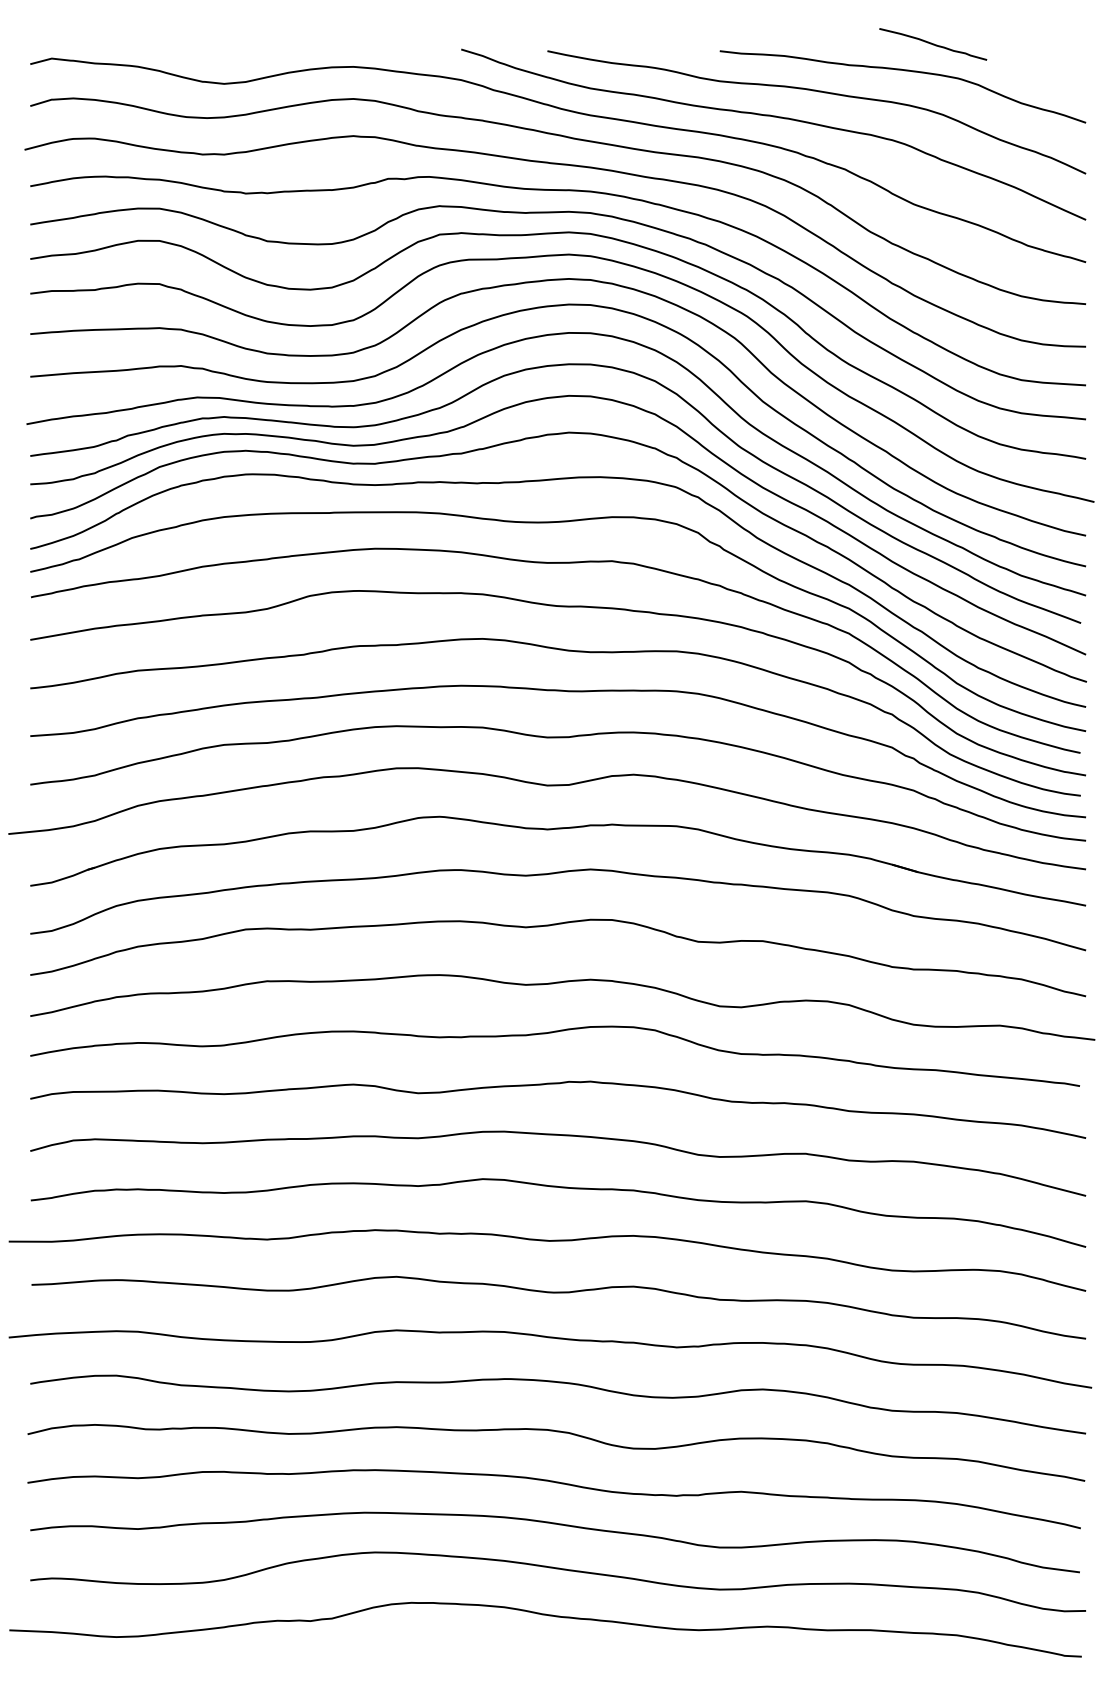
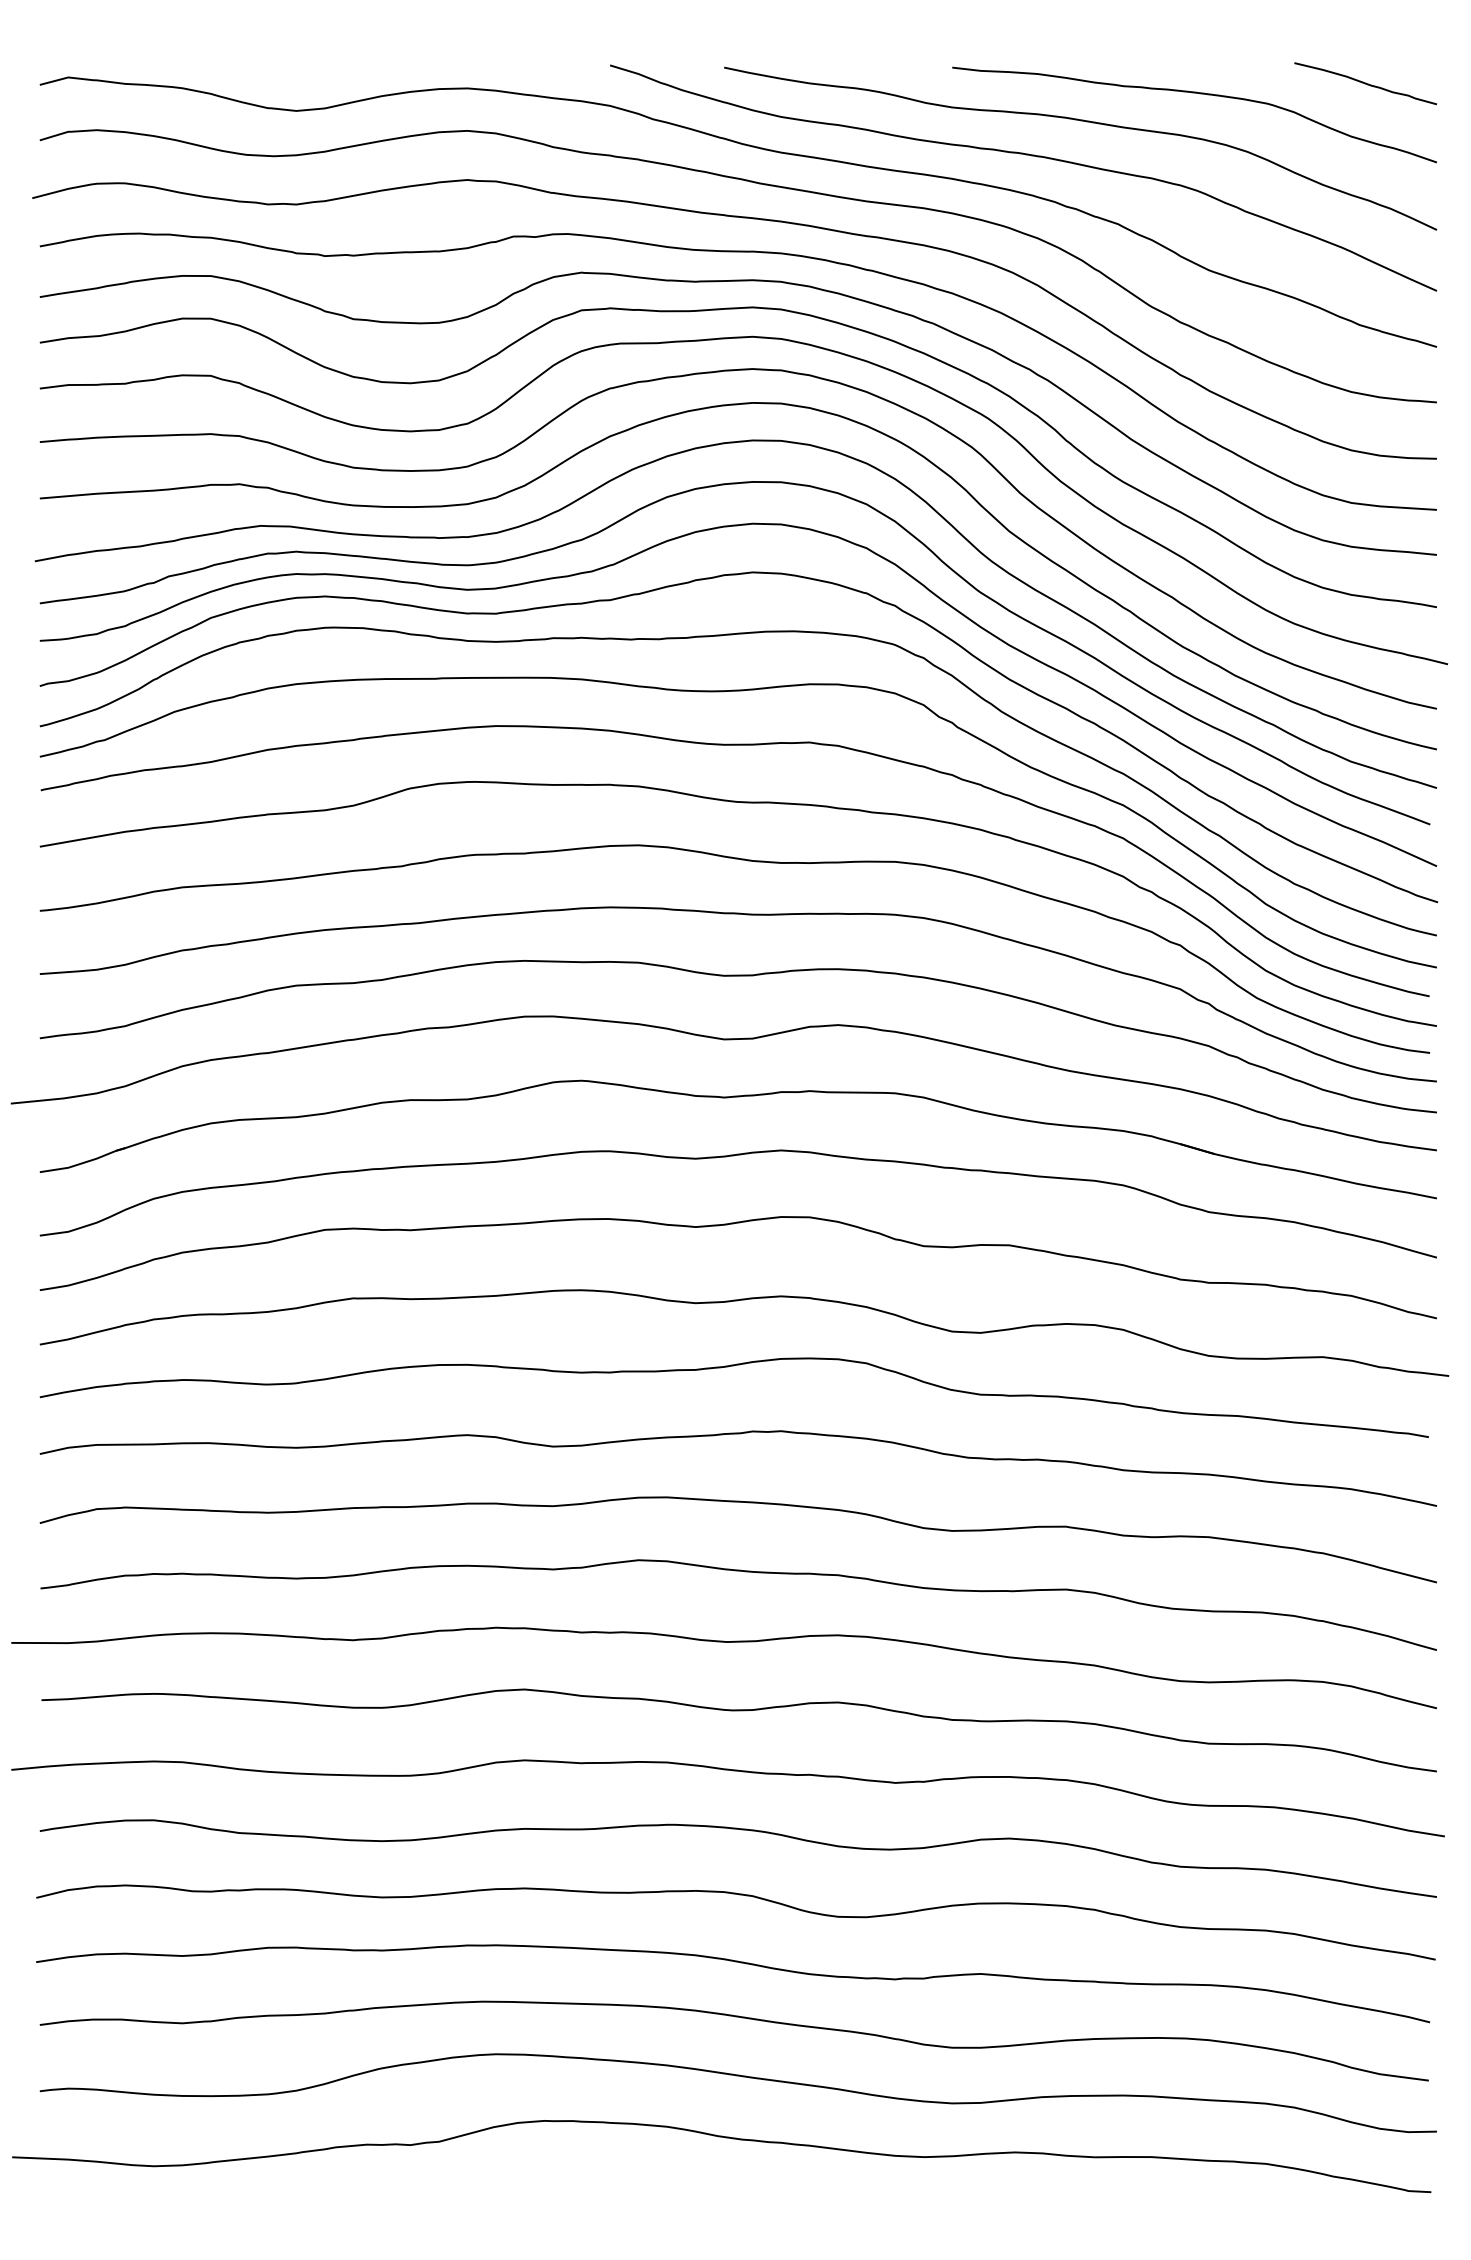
curve: (933, 44) -> (1365, 83), moved

